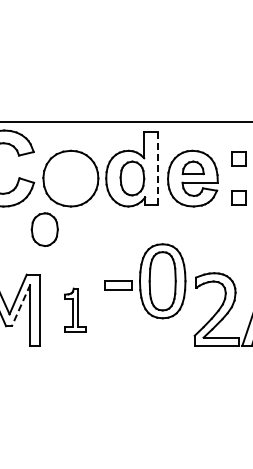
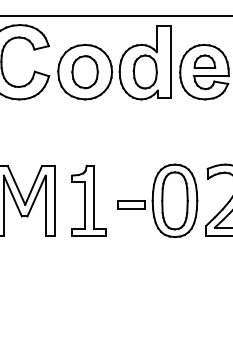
line: (158, 168) -> (170, 62), dashed -> solid
part: (44, 229) -> (84, 71), moved
part: (145, 281) -> (158, 201), moved
line: (21, 305) -> (36, 196), dashed -> solid
part: (75, 309) -> (89, 200), size x1.67

